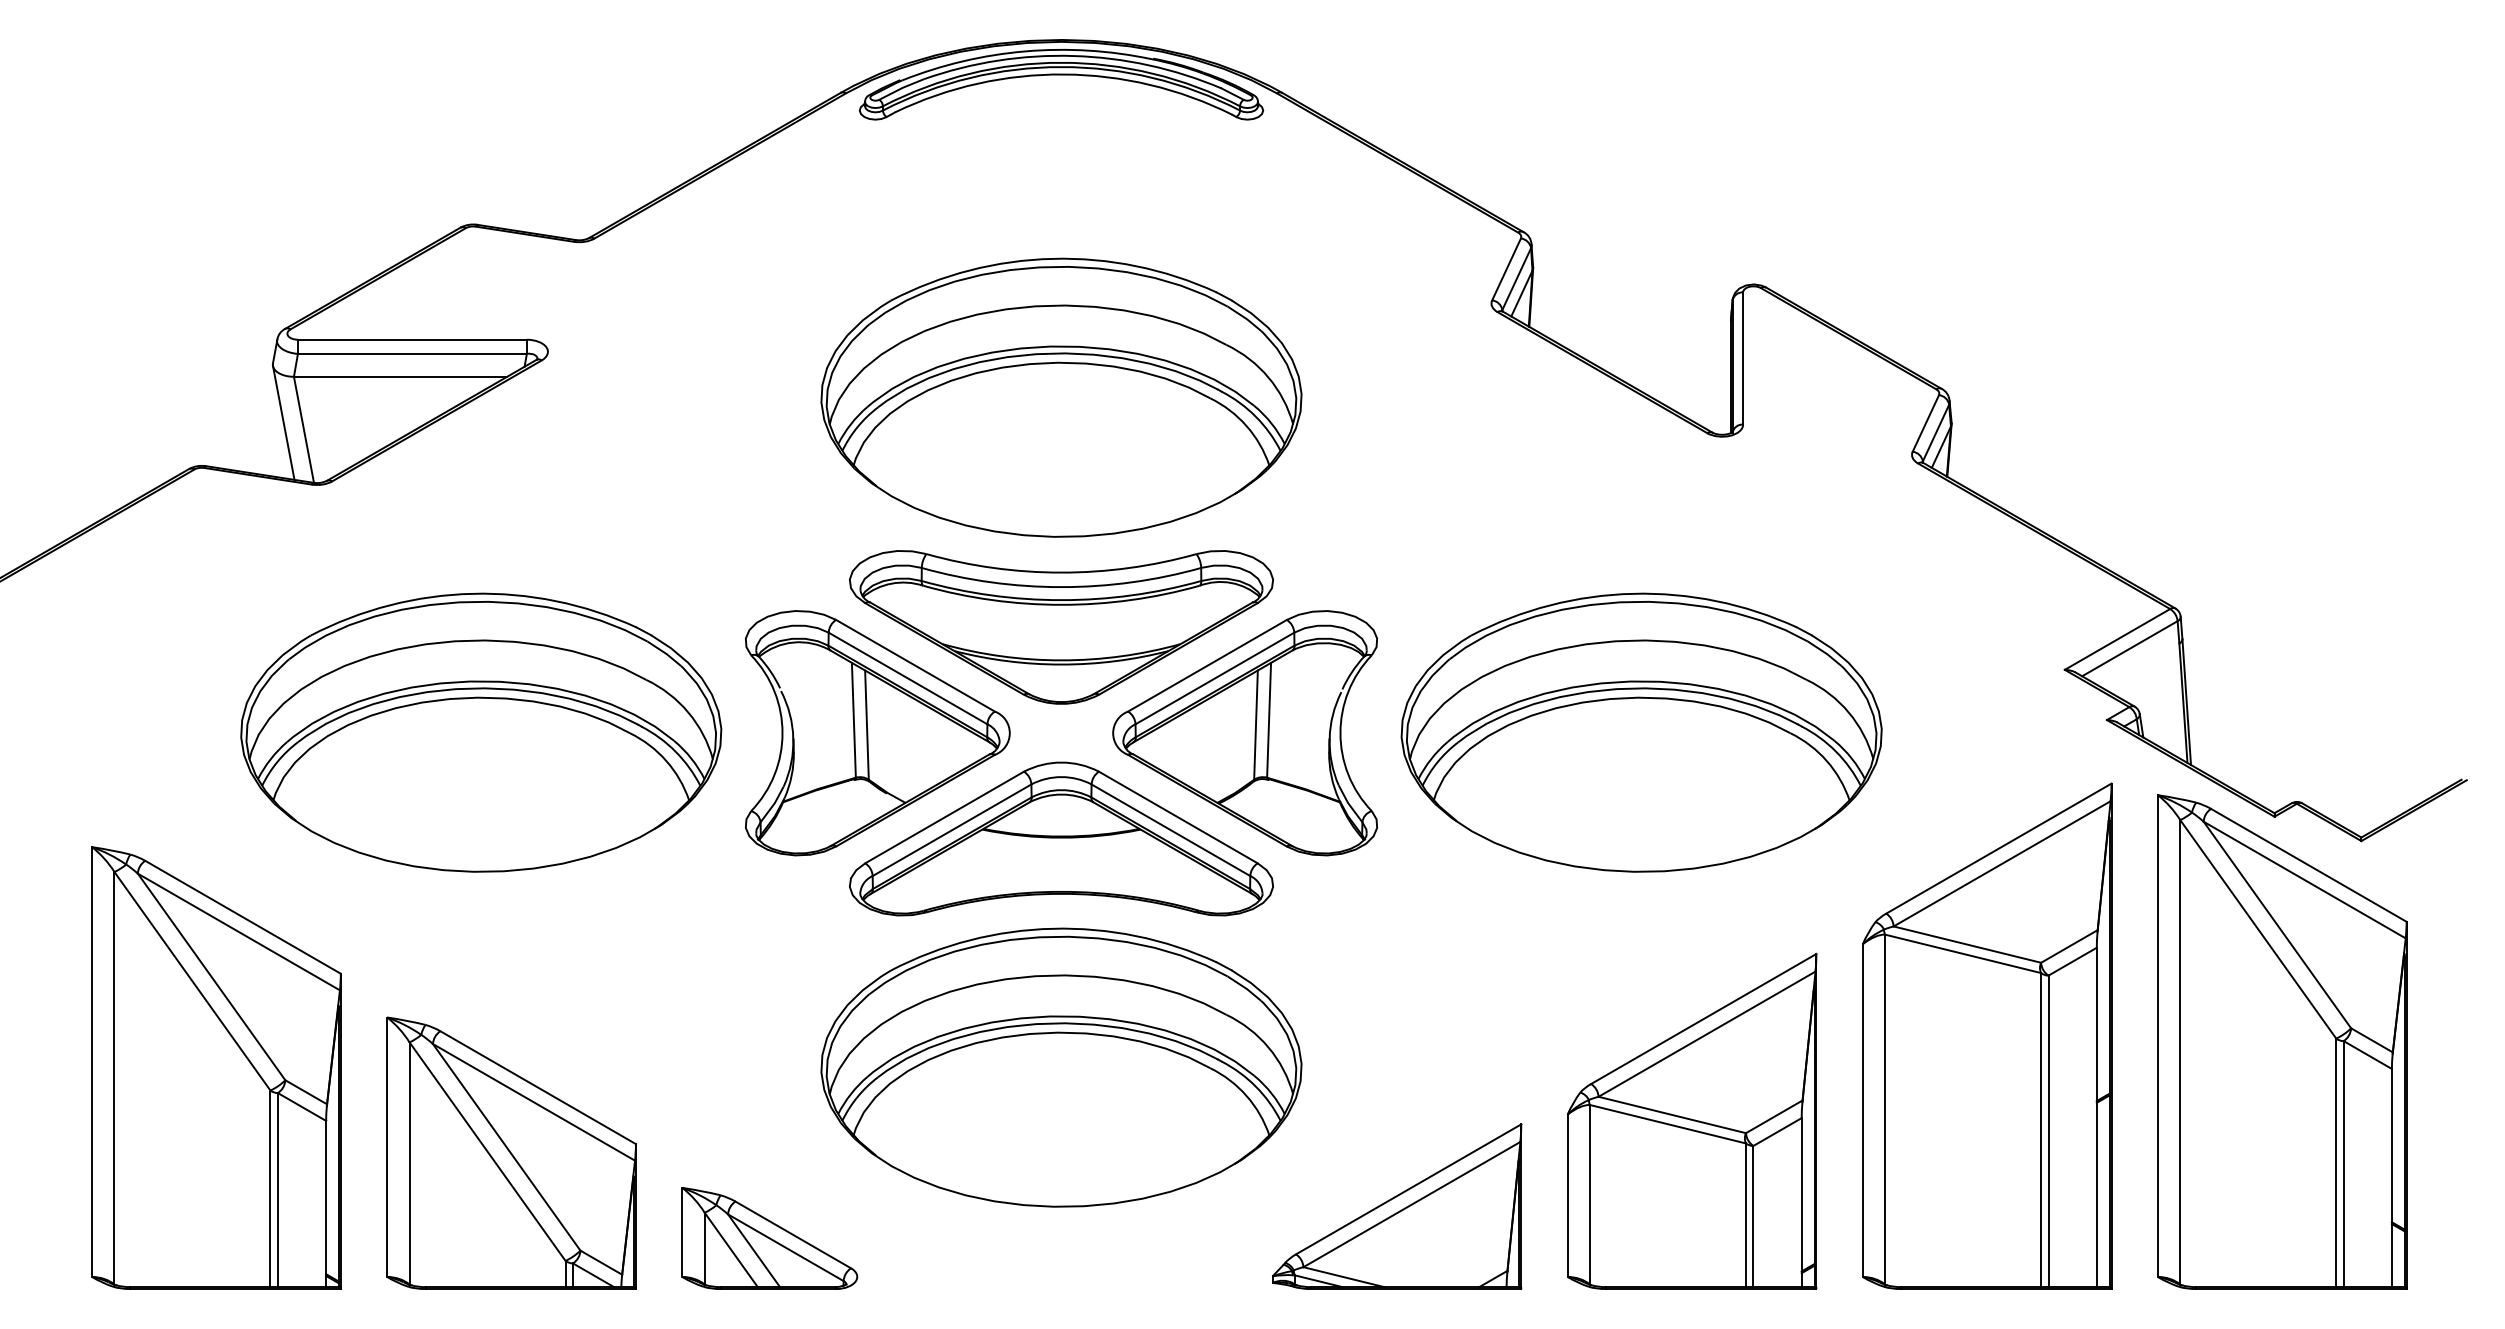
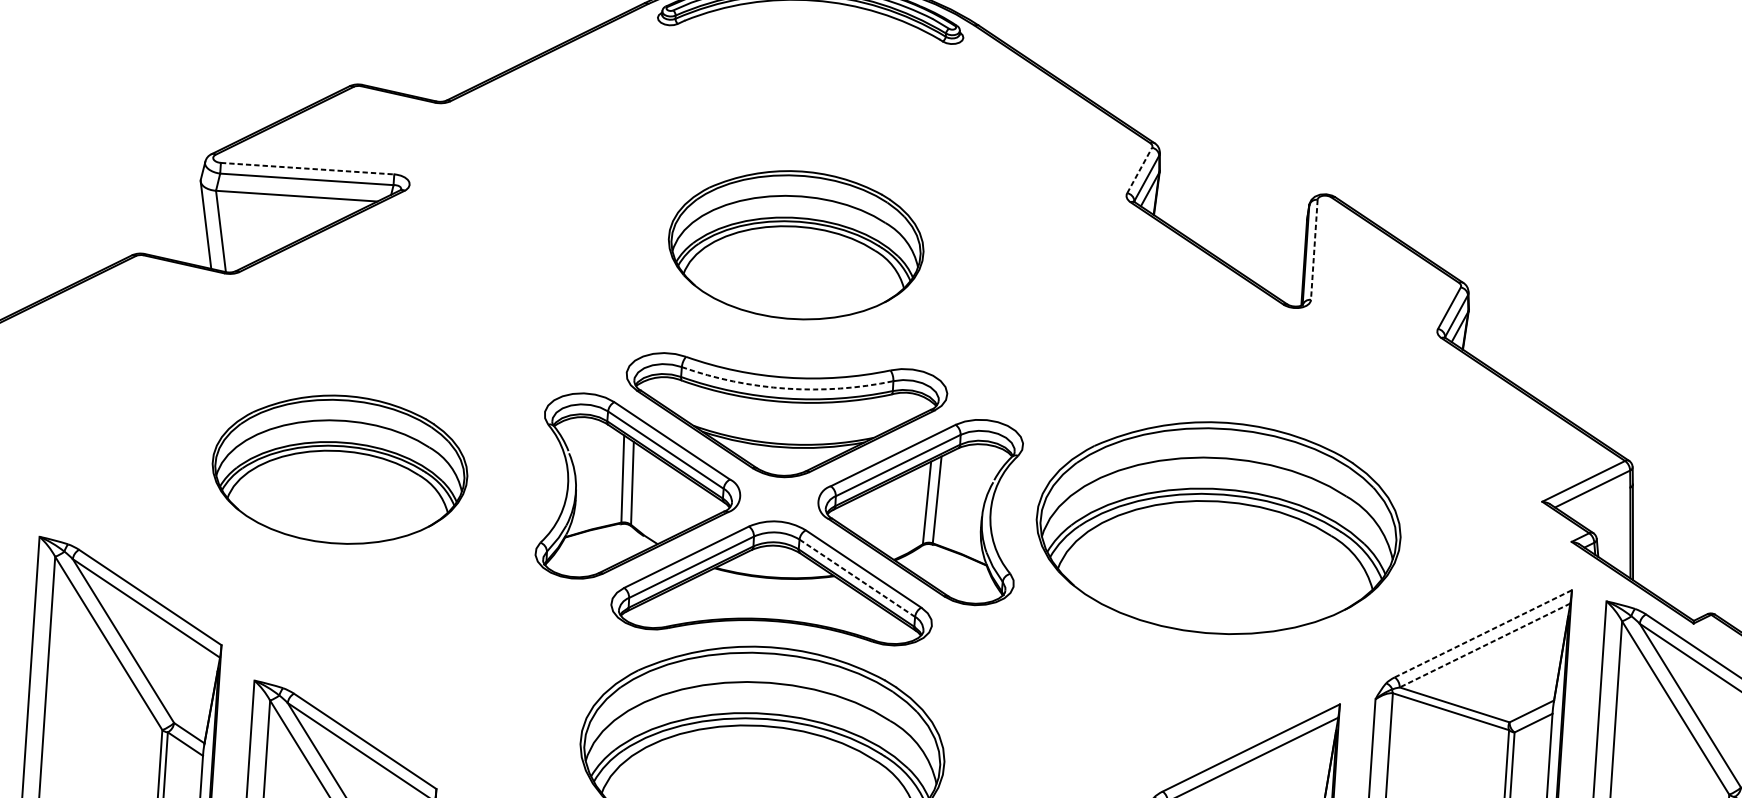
line: (1506, 269) -> (1139, 170), solid -> dashed
line: (412, 339) -> (307, 168), solid -> dashed
line: (1743, 359) -> (1314, 250), solid -> dashed
part: (1061, 397) -> (796, 245), size x0.7
arc: (1061, 587) -> (786, 388), solid -> dashed
part: (481, 732) -> (340, 469), size x0.7
line: (1170, 830) -> (856, 578), solid -> dashed
line: (1999, 848) -> (1483, 633), solid -> dashed
line: (2001, 864) -> (1484, 645), solid -> dashed

